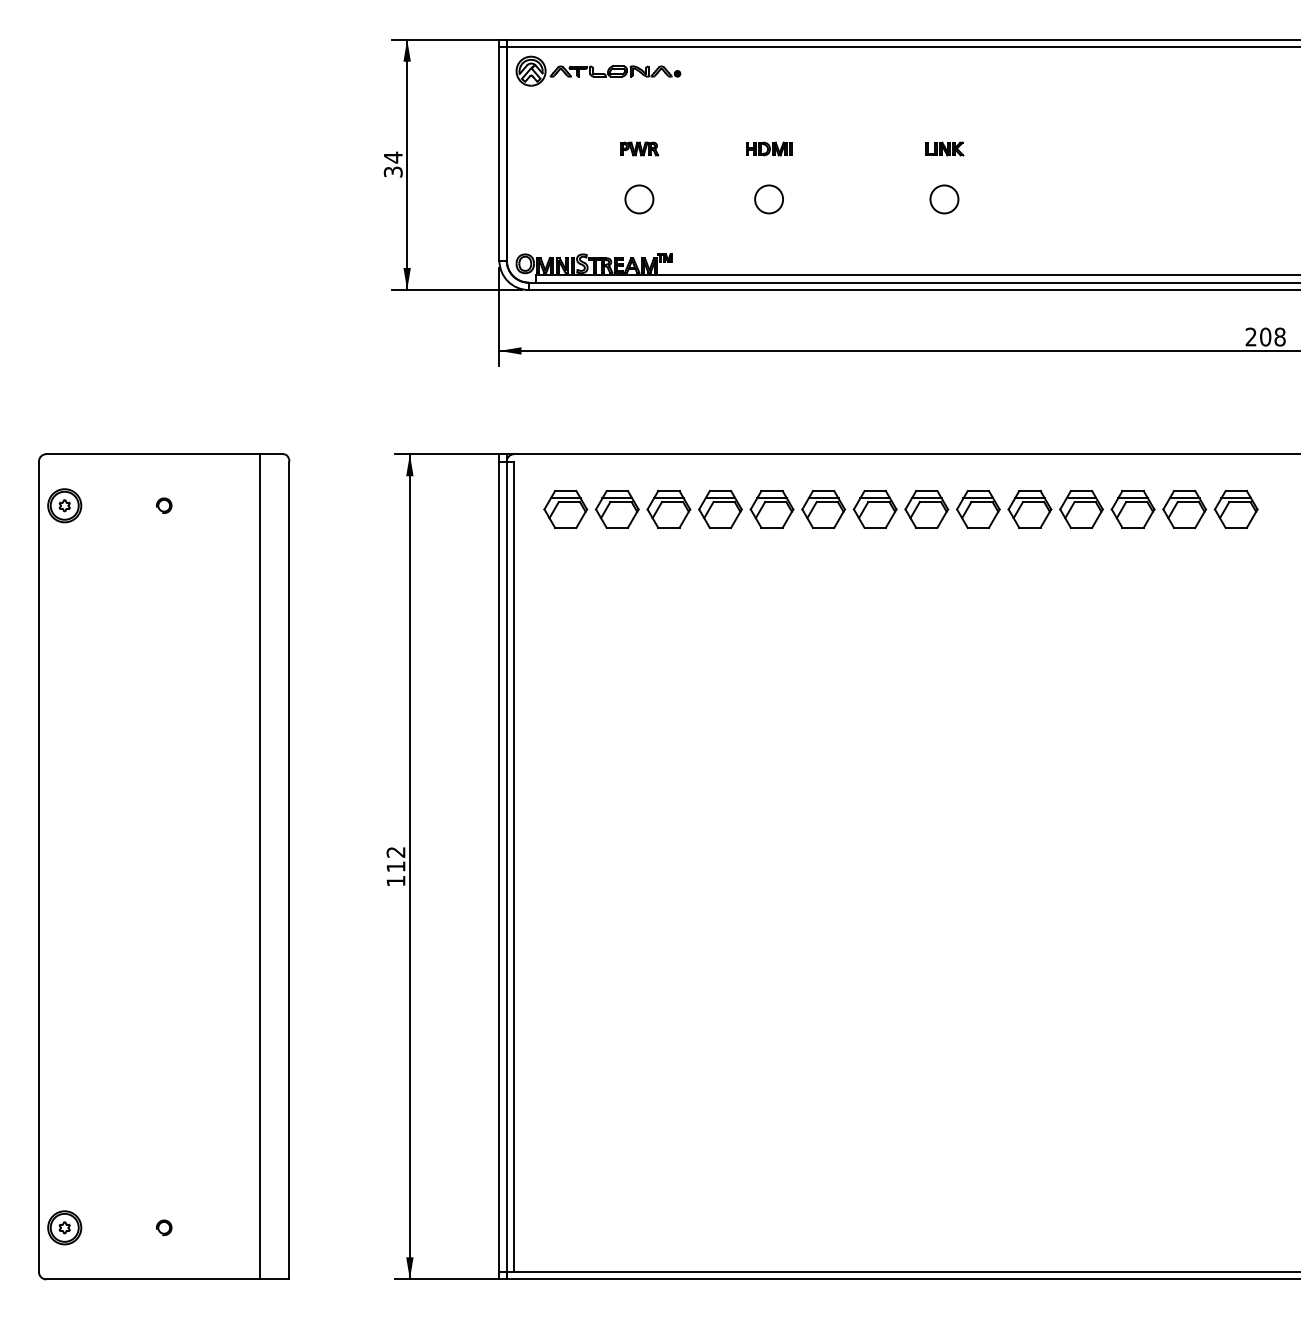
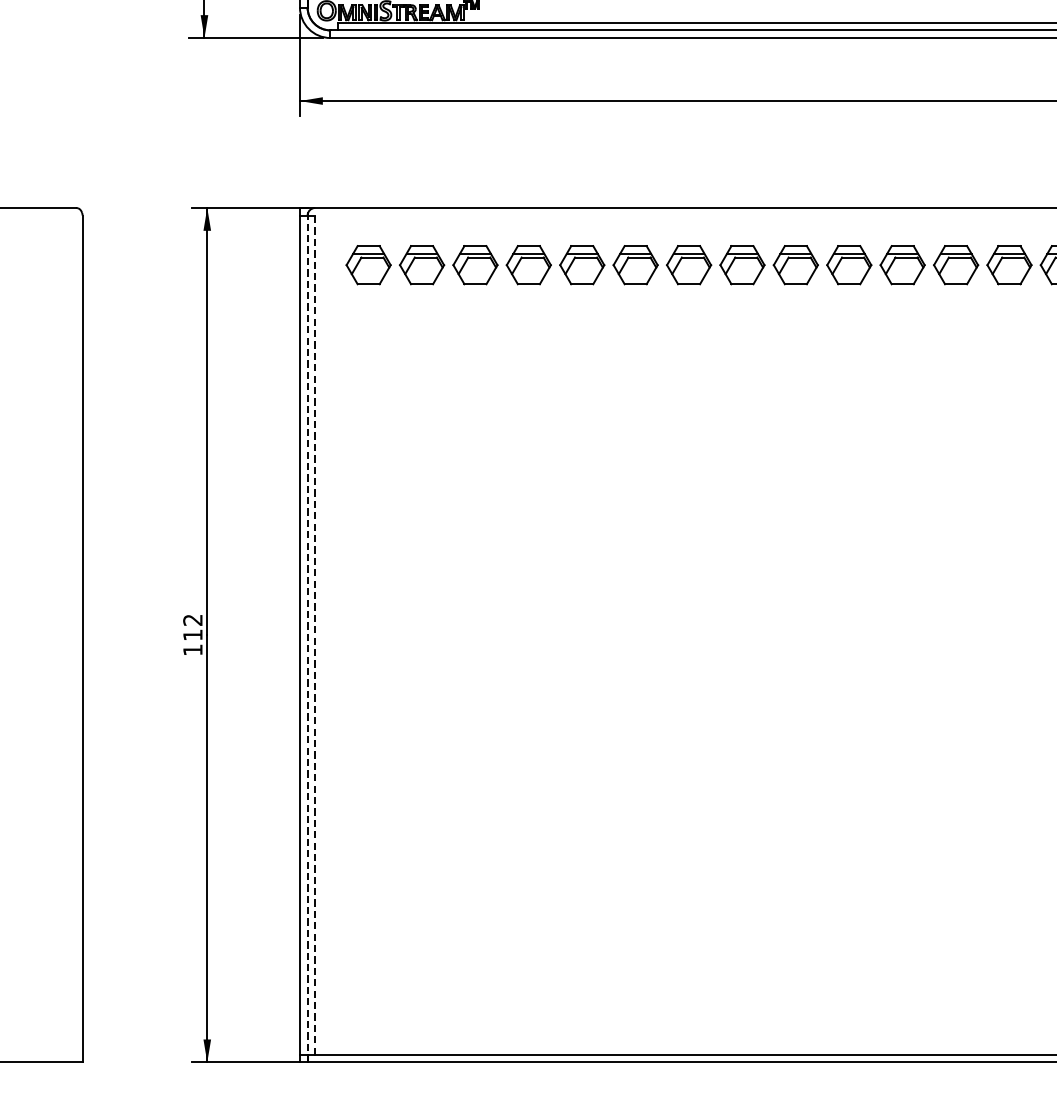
line: (260, 866) -> (52, 634), removed
line: (506, 866) -> (307, 634), solid -> dashed
line: (514, 866) -> (315, 634), solid -> dashed

